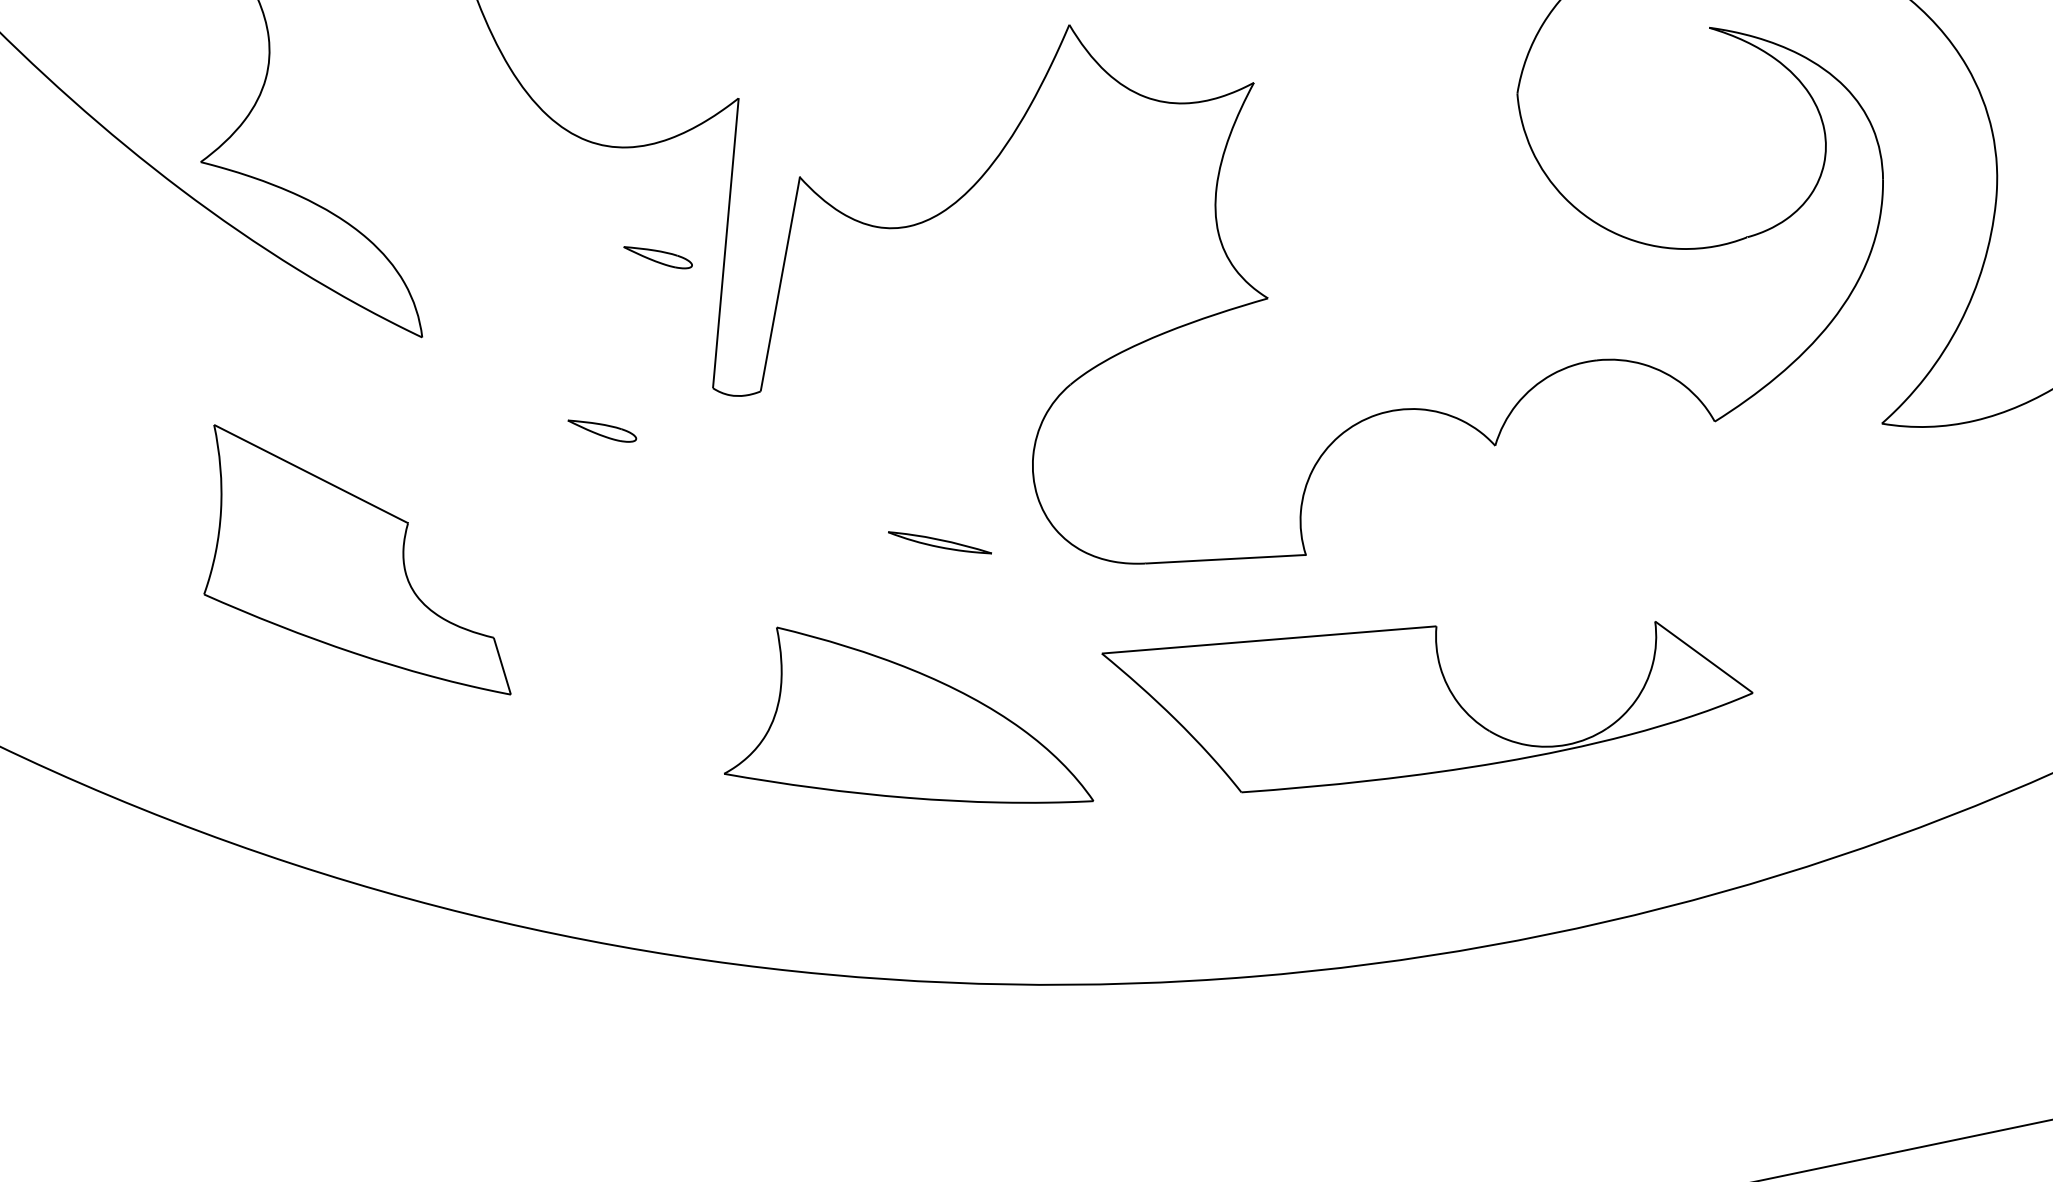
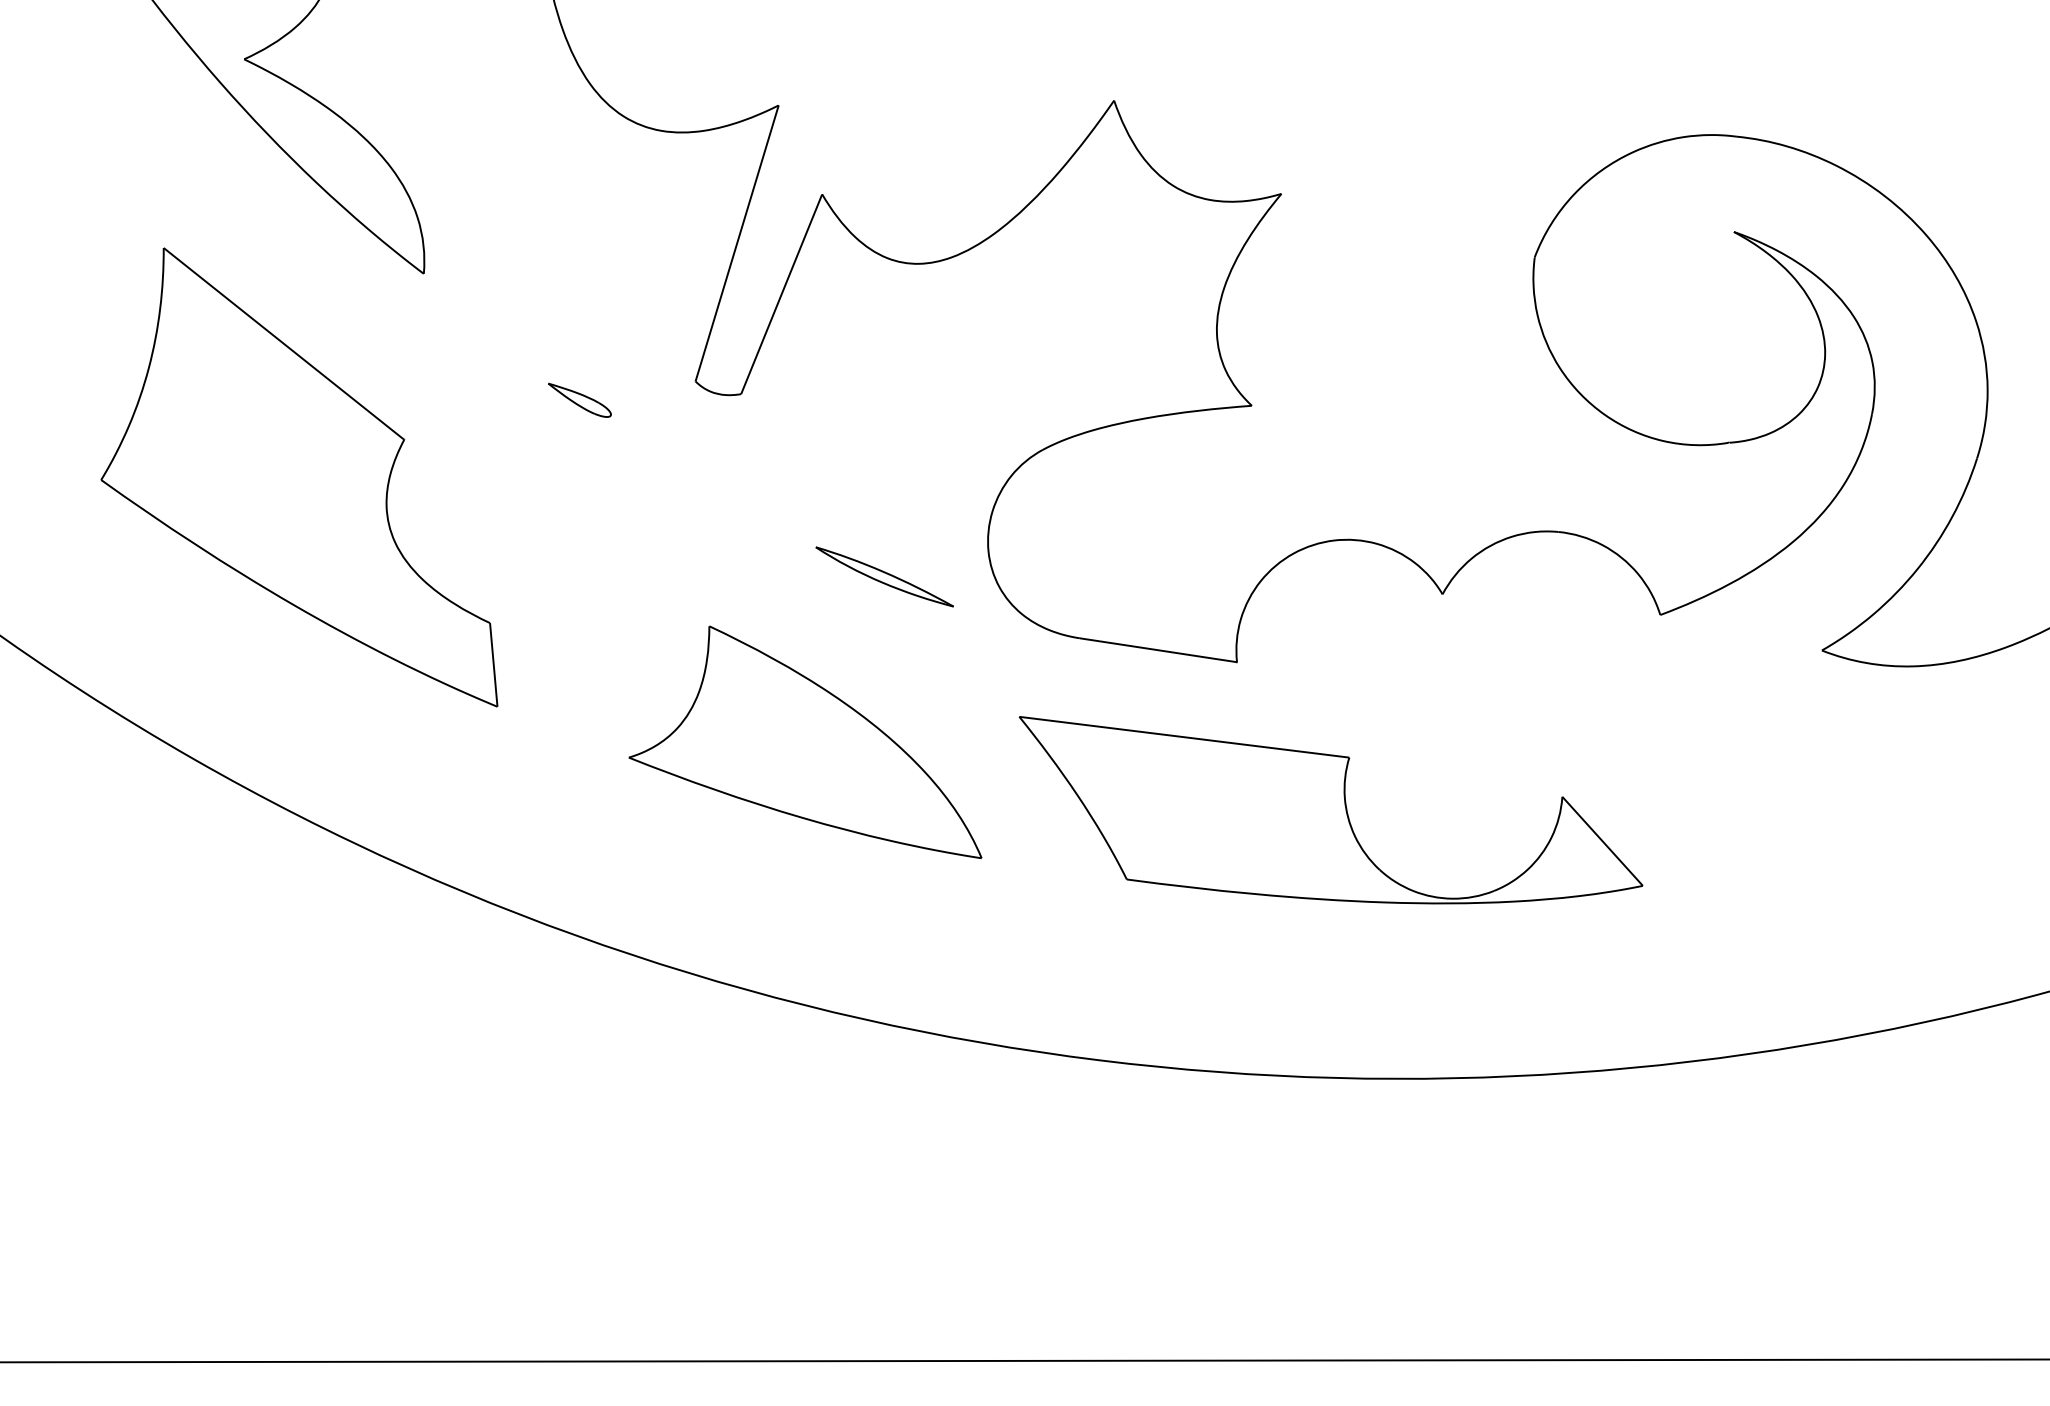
part: (657, 256) -> (668, 242), removed
part: (939, 542) -> (884, 576), size x1.43
part: (341, 564) -> (299, 477), size x1.43

